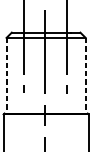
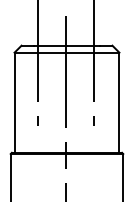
line: (6, 76) -> (14, 103), dashed -> solid
line: (85, 76) -> (119, 103), dashed -> solid

